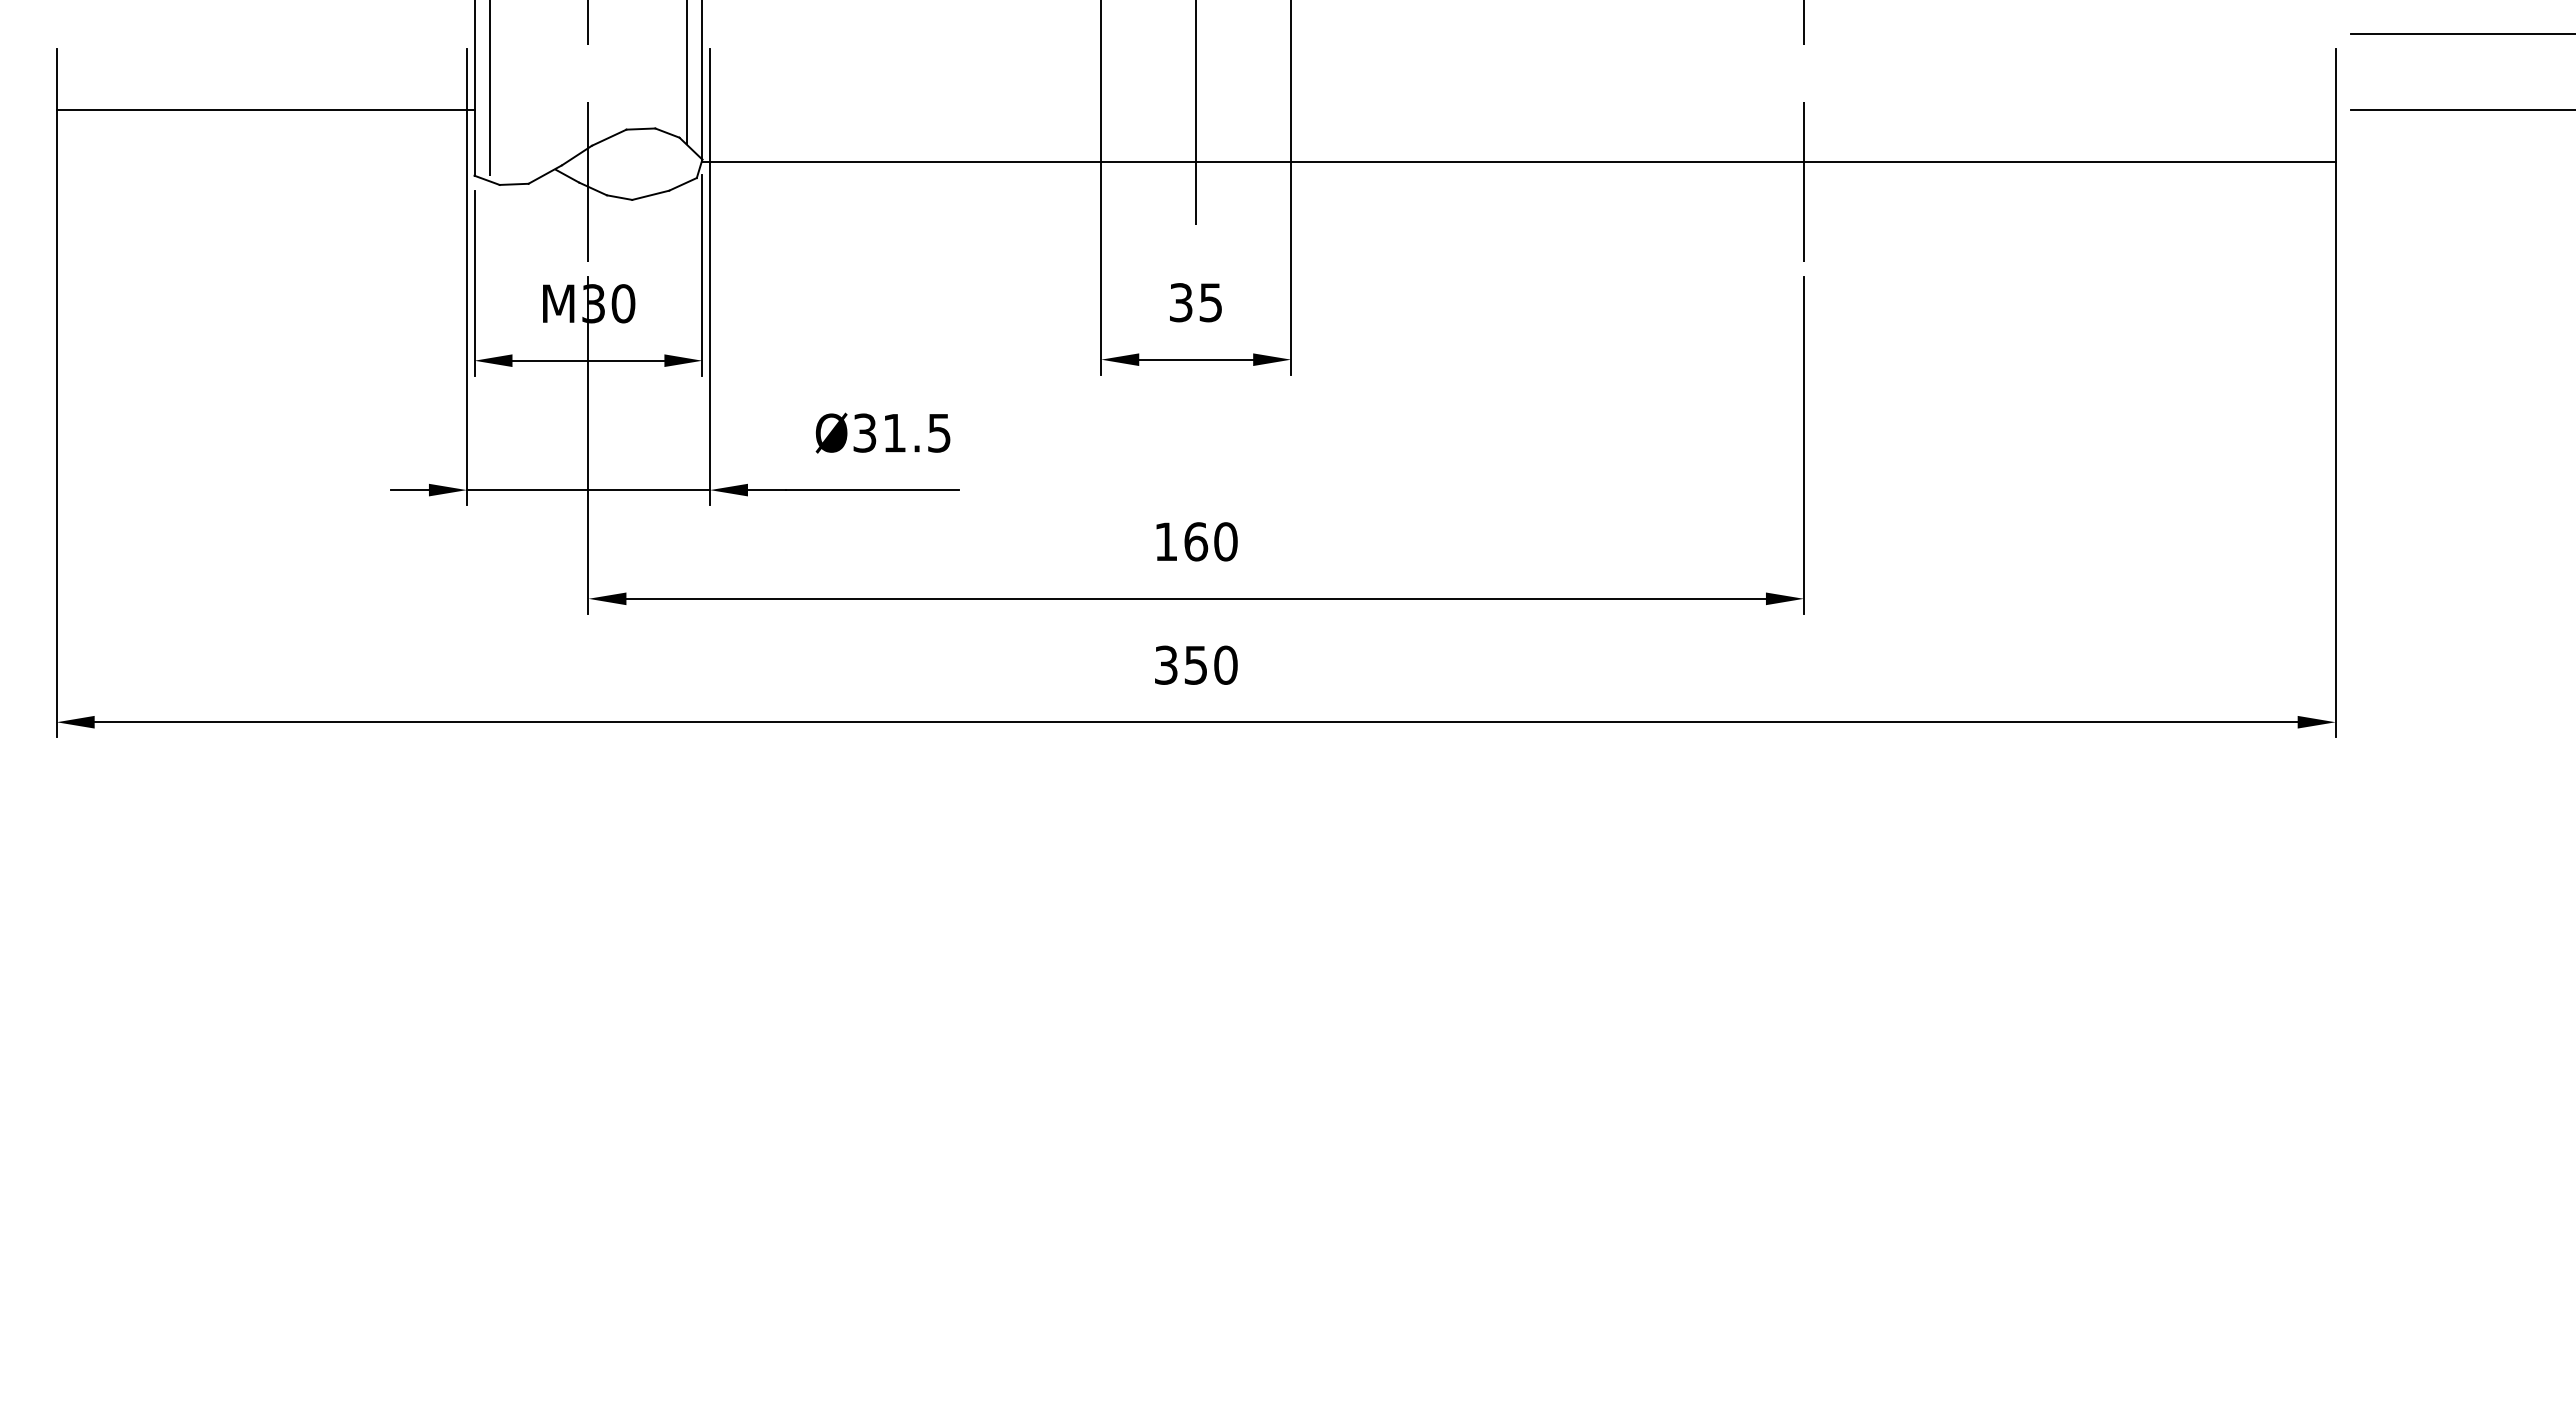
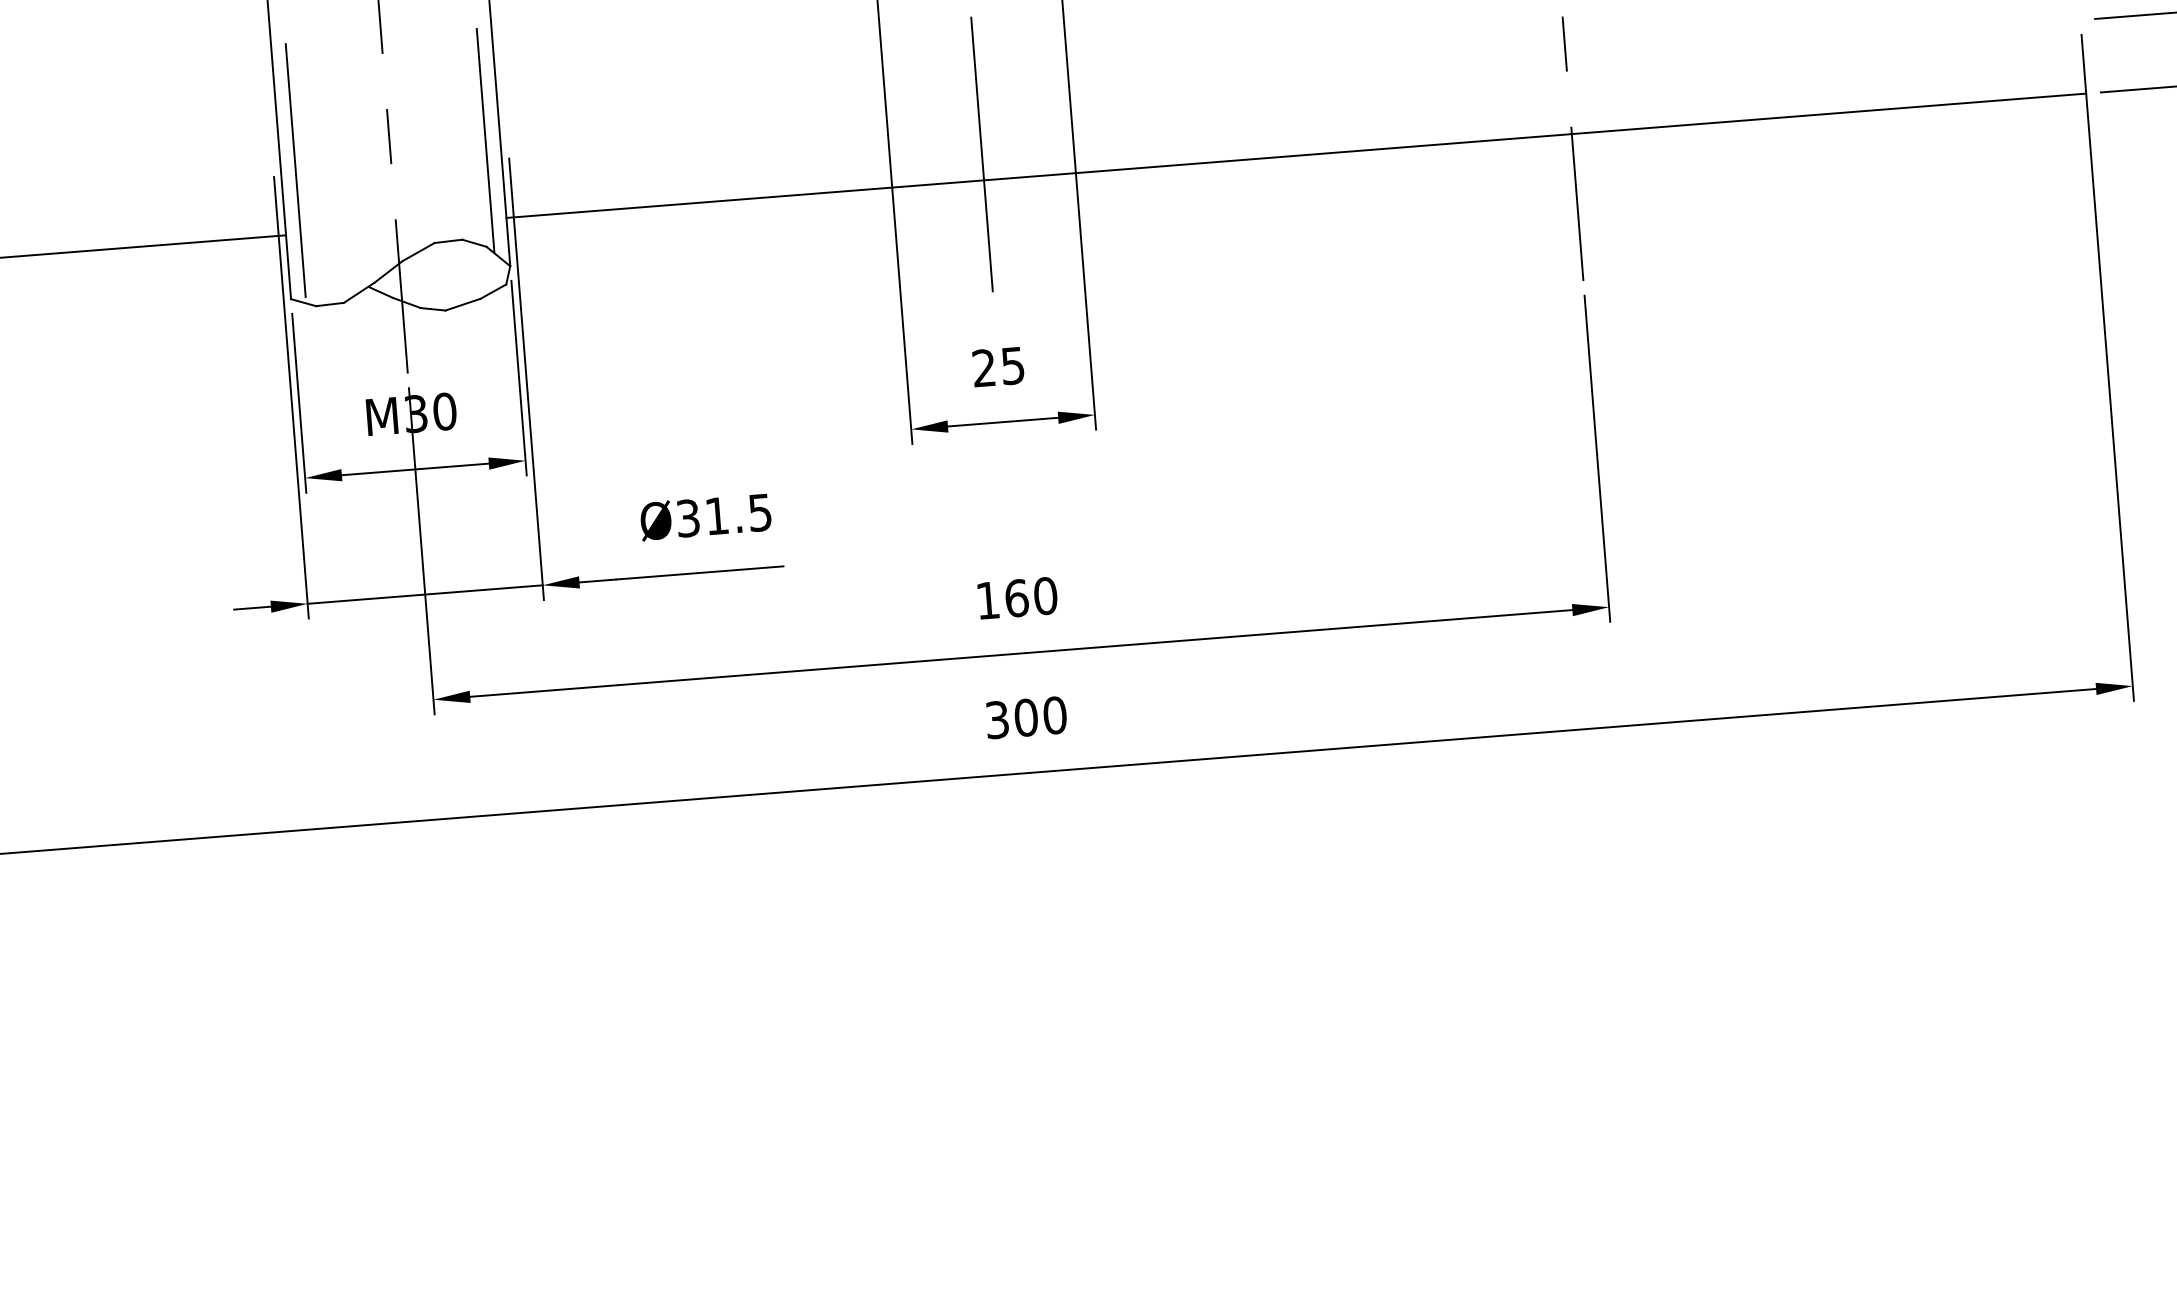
line: (1518, 161) -> (1295, 155), moved
text: (1180, 302) -> (983, 368), 35 -> 25
text: (1195, 664) -> (1025, 717), 350 -> 300

